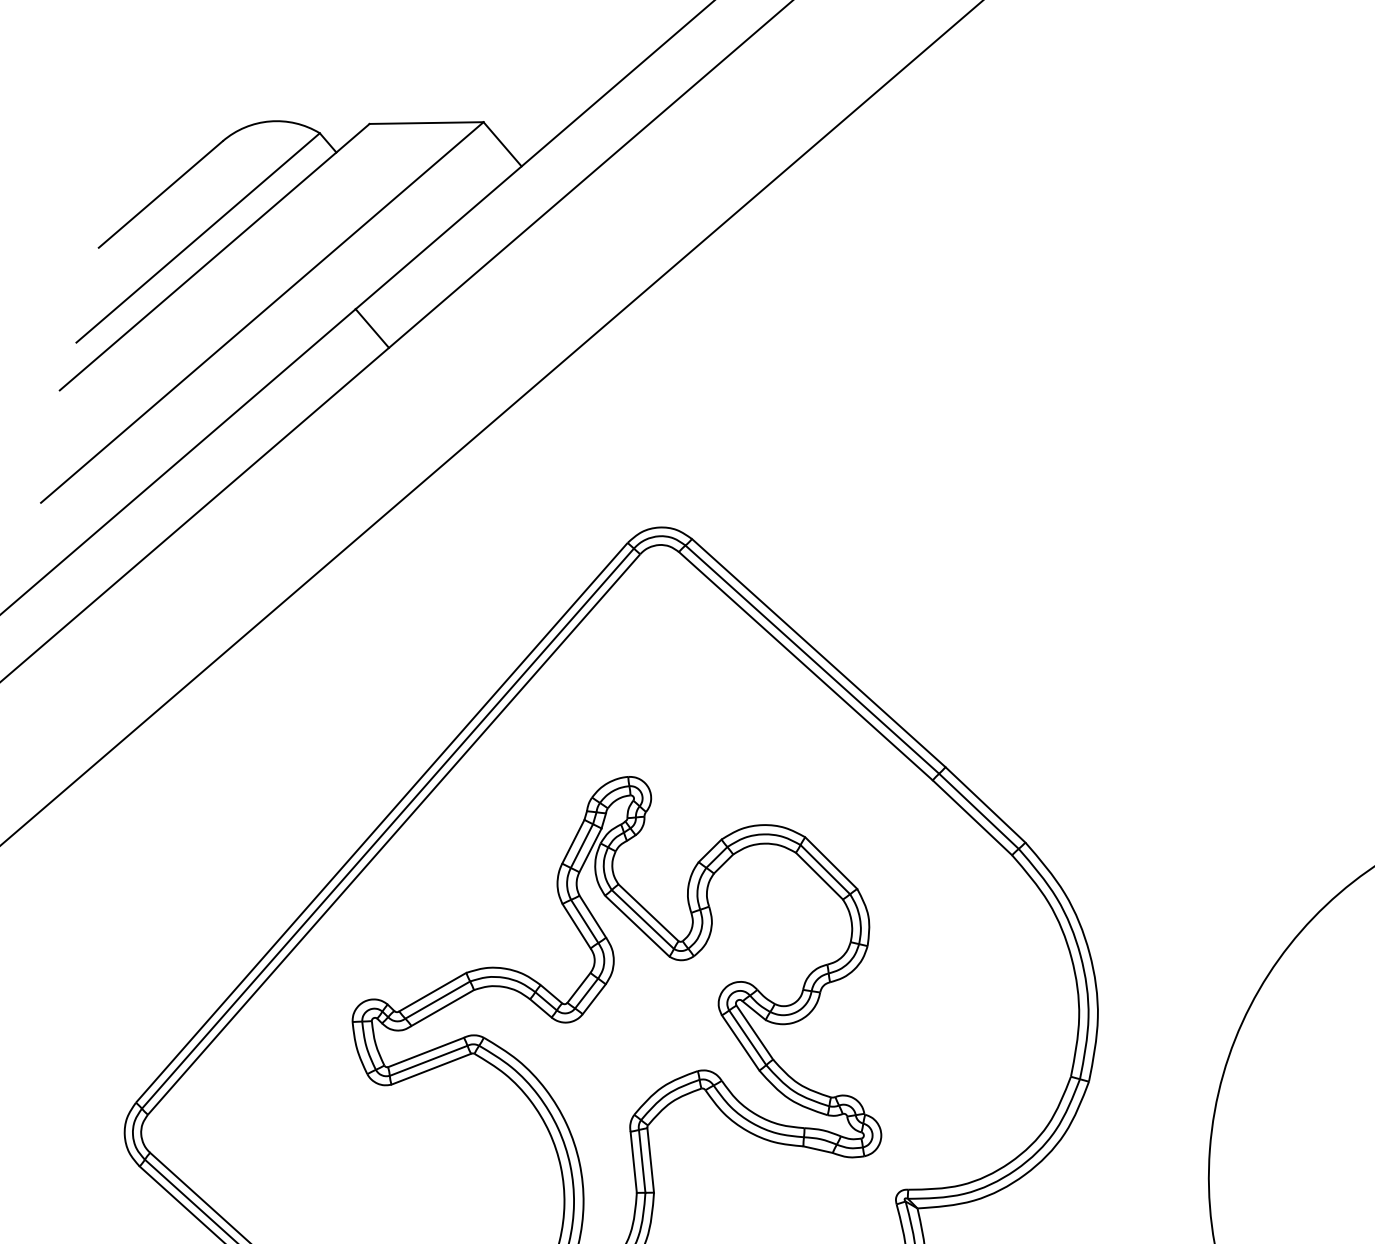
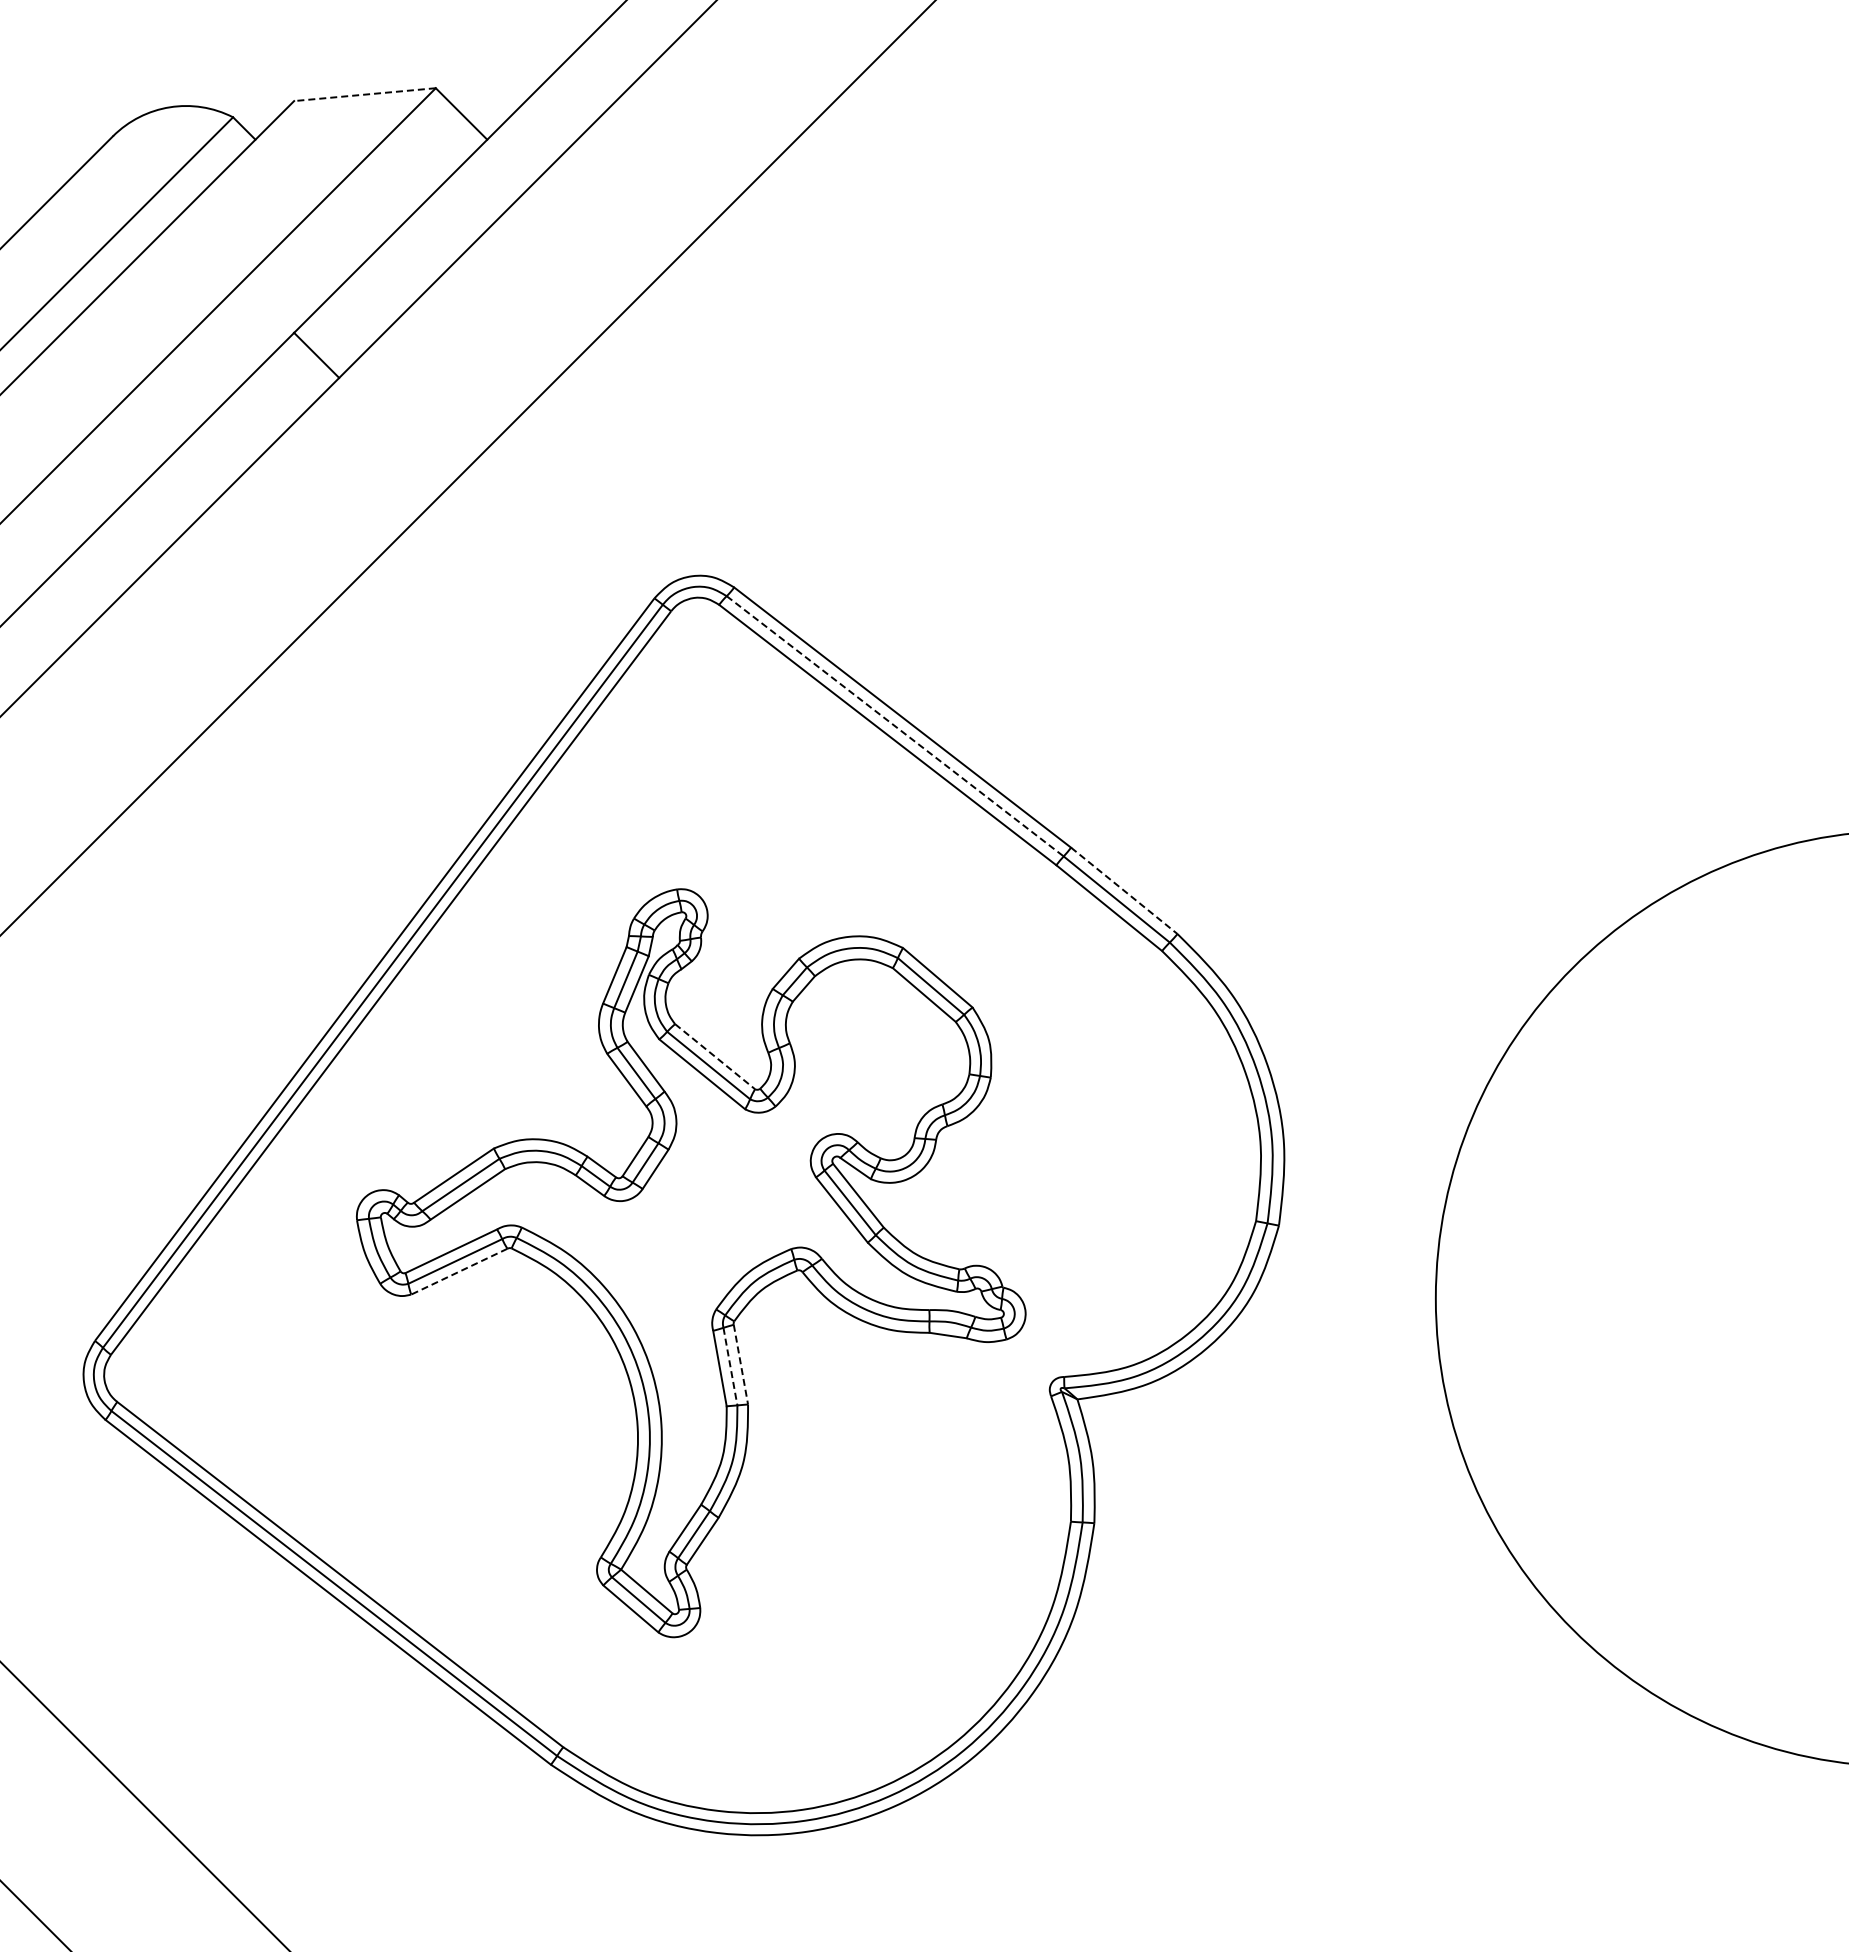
line: (426, 122) -> (364, 94), solid -> dashed
line: (812, 659) -> (895, 726), solid -> dashed
line: (985, 804) -> (1124, 890), solid -> dashed
line: (648, 912) -> (715, 1056), solid -> dashed
line: (430, 1069) -> (458, 1271), solid -> dashed
line: (651, 1161) -> (741, 1365), solid -> dashed
line: (642, 1162) -> (730, 1367), solid -> dashed

